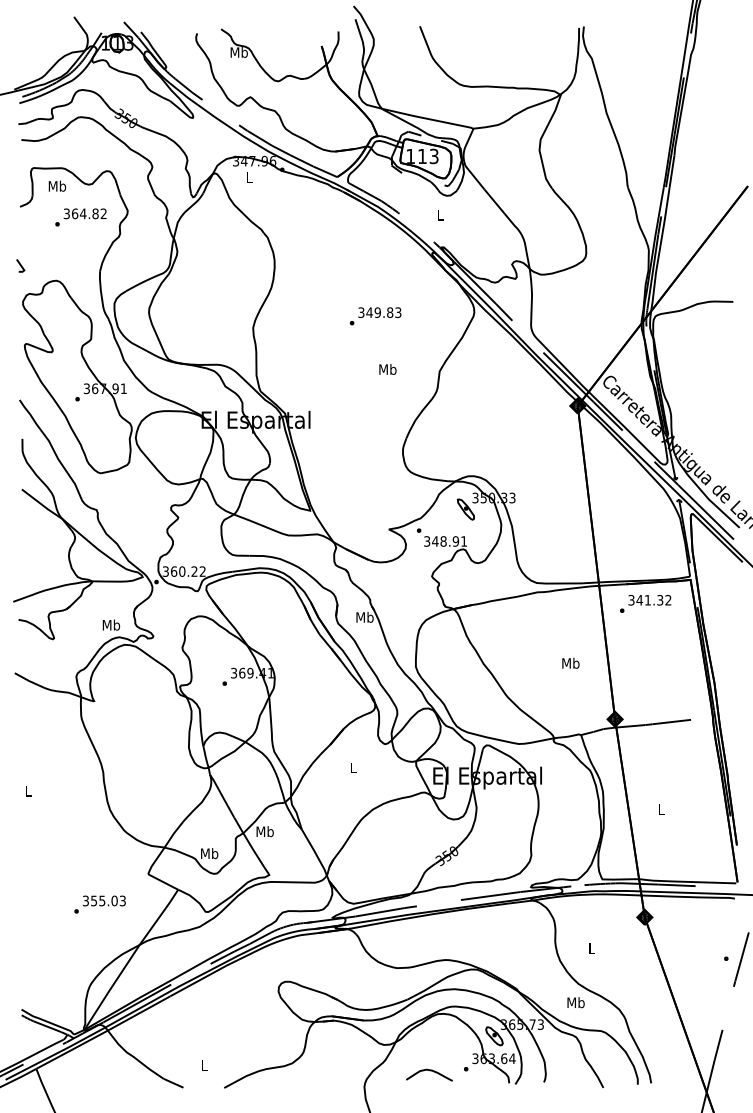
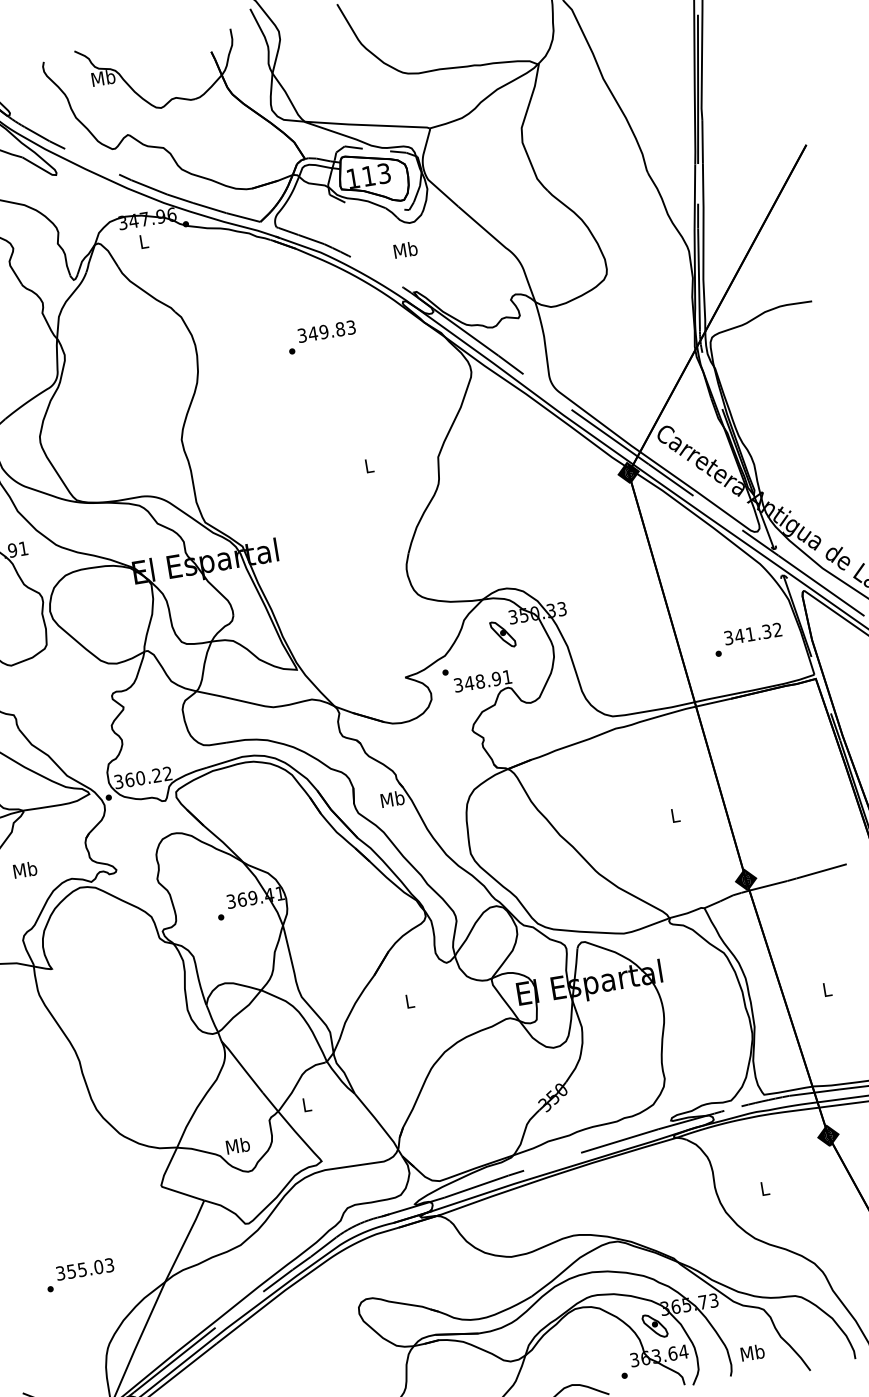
text: (440, 214) -> (405, 249), L -> Mb
text: (375, 316) -> (321, 337), moved
text: (387, 369) -> (368, 465), Mb -> L
text: (645, 603) -> (747, 639), moved
text: (111, 624) -> (25, 869), moved
text: (570, 662) -> (674, 814), Mb -> L
text: (264, 831) -> (305, 1104), Mb -> L
text: (99, 904) -> (79, 1275), moved
text: (575, 1002) -> (751, 1352), moved

